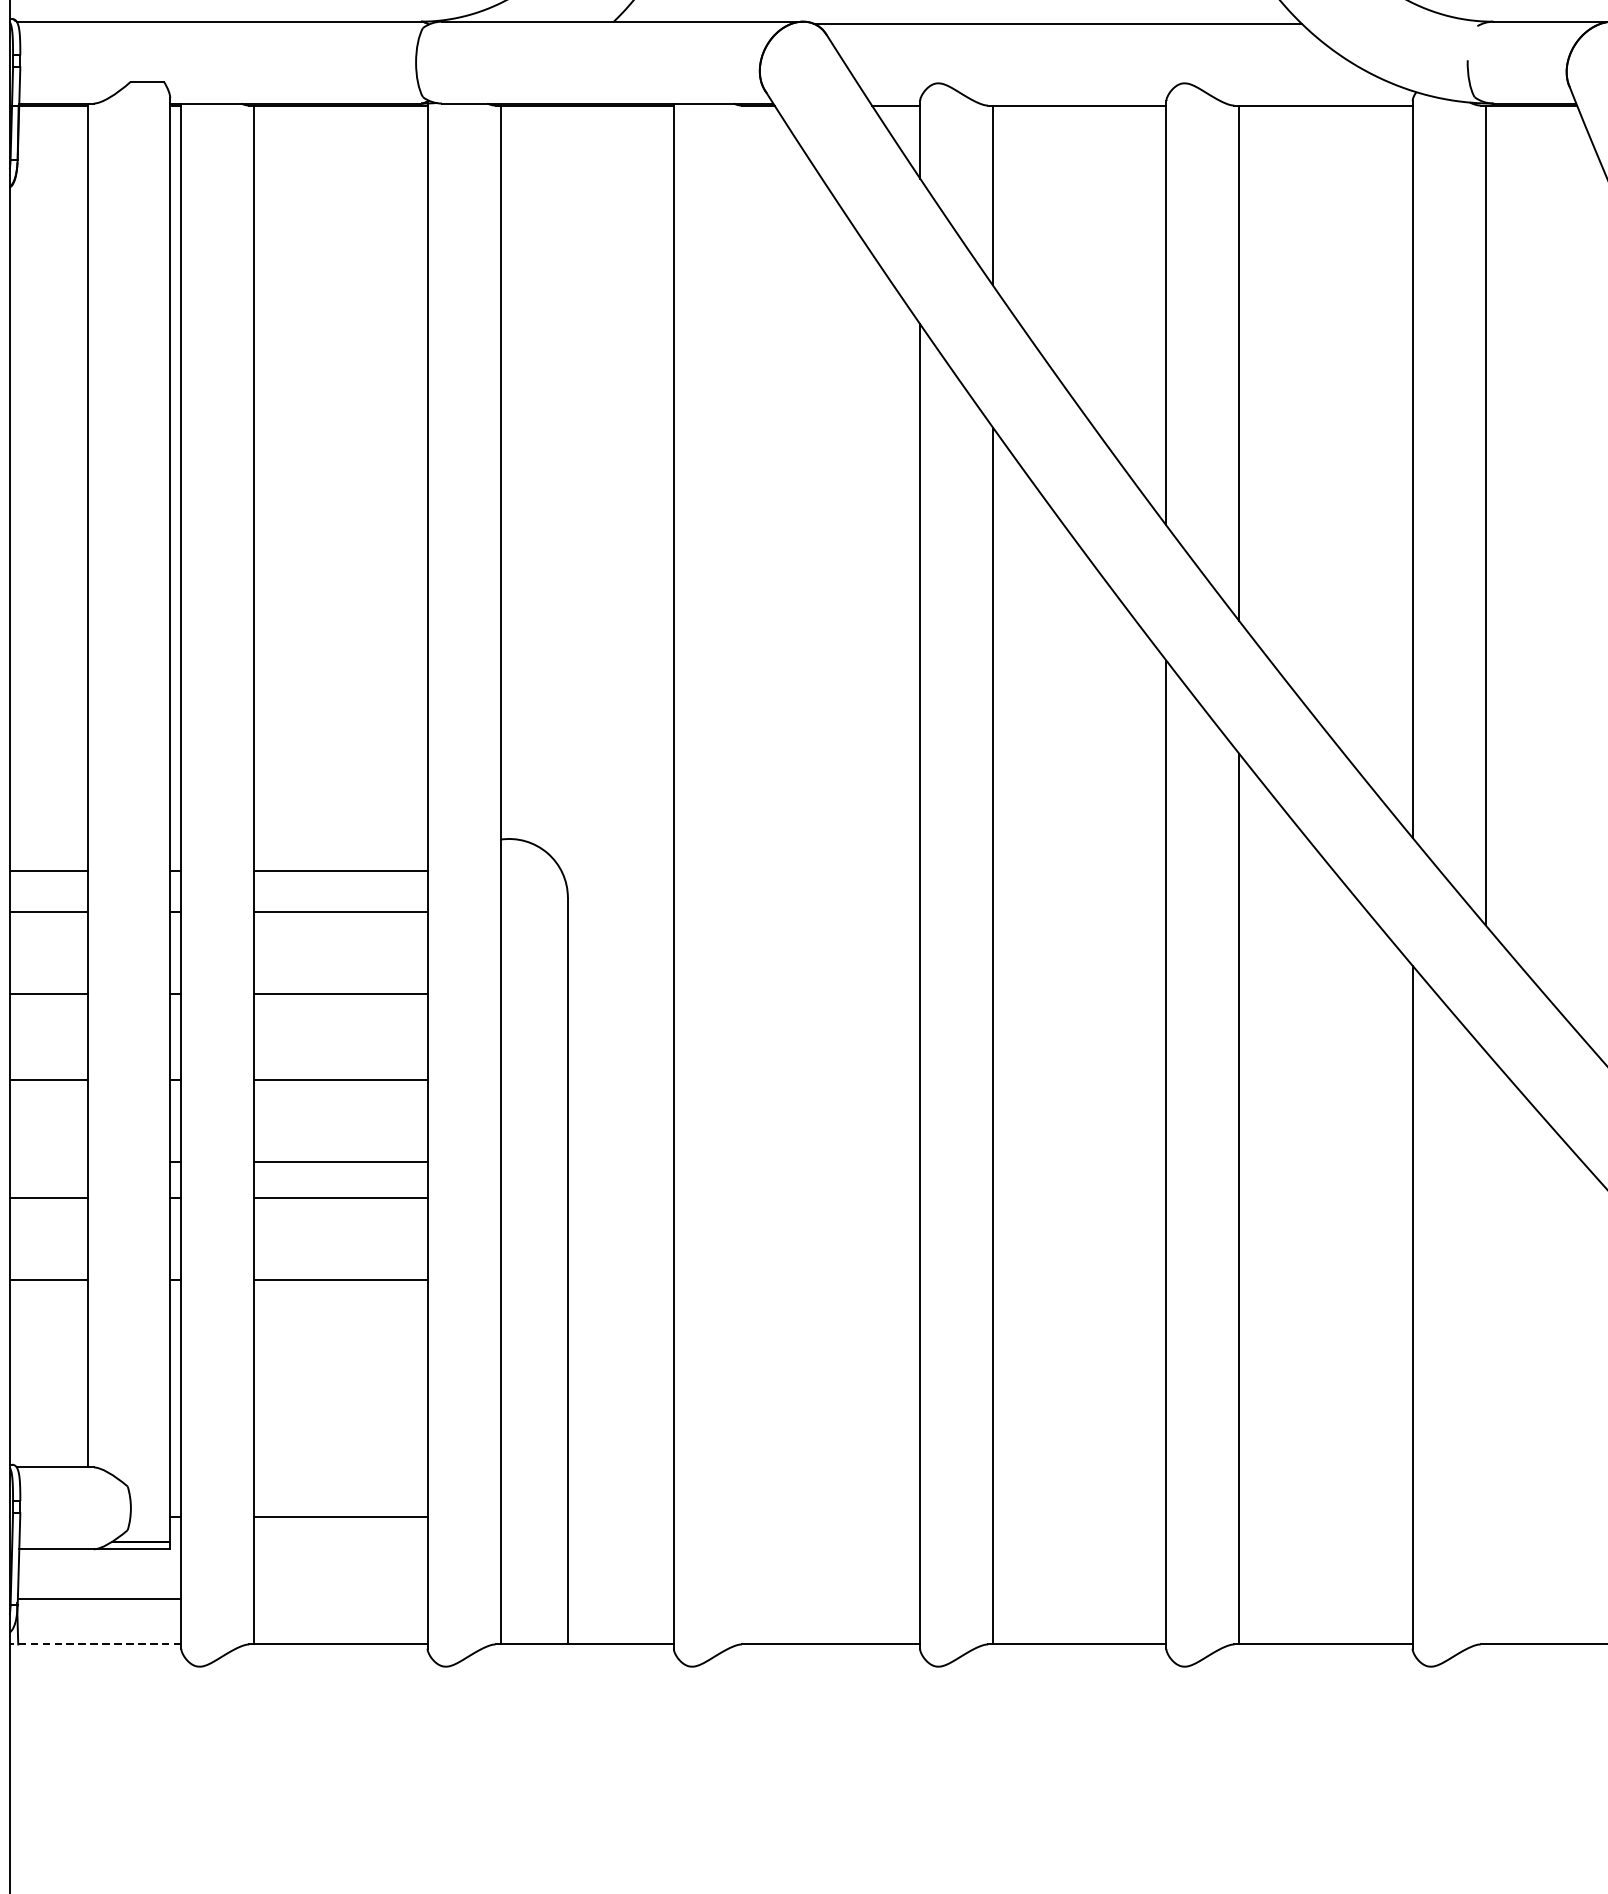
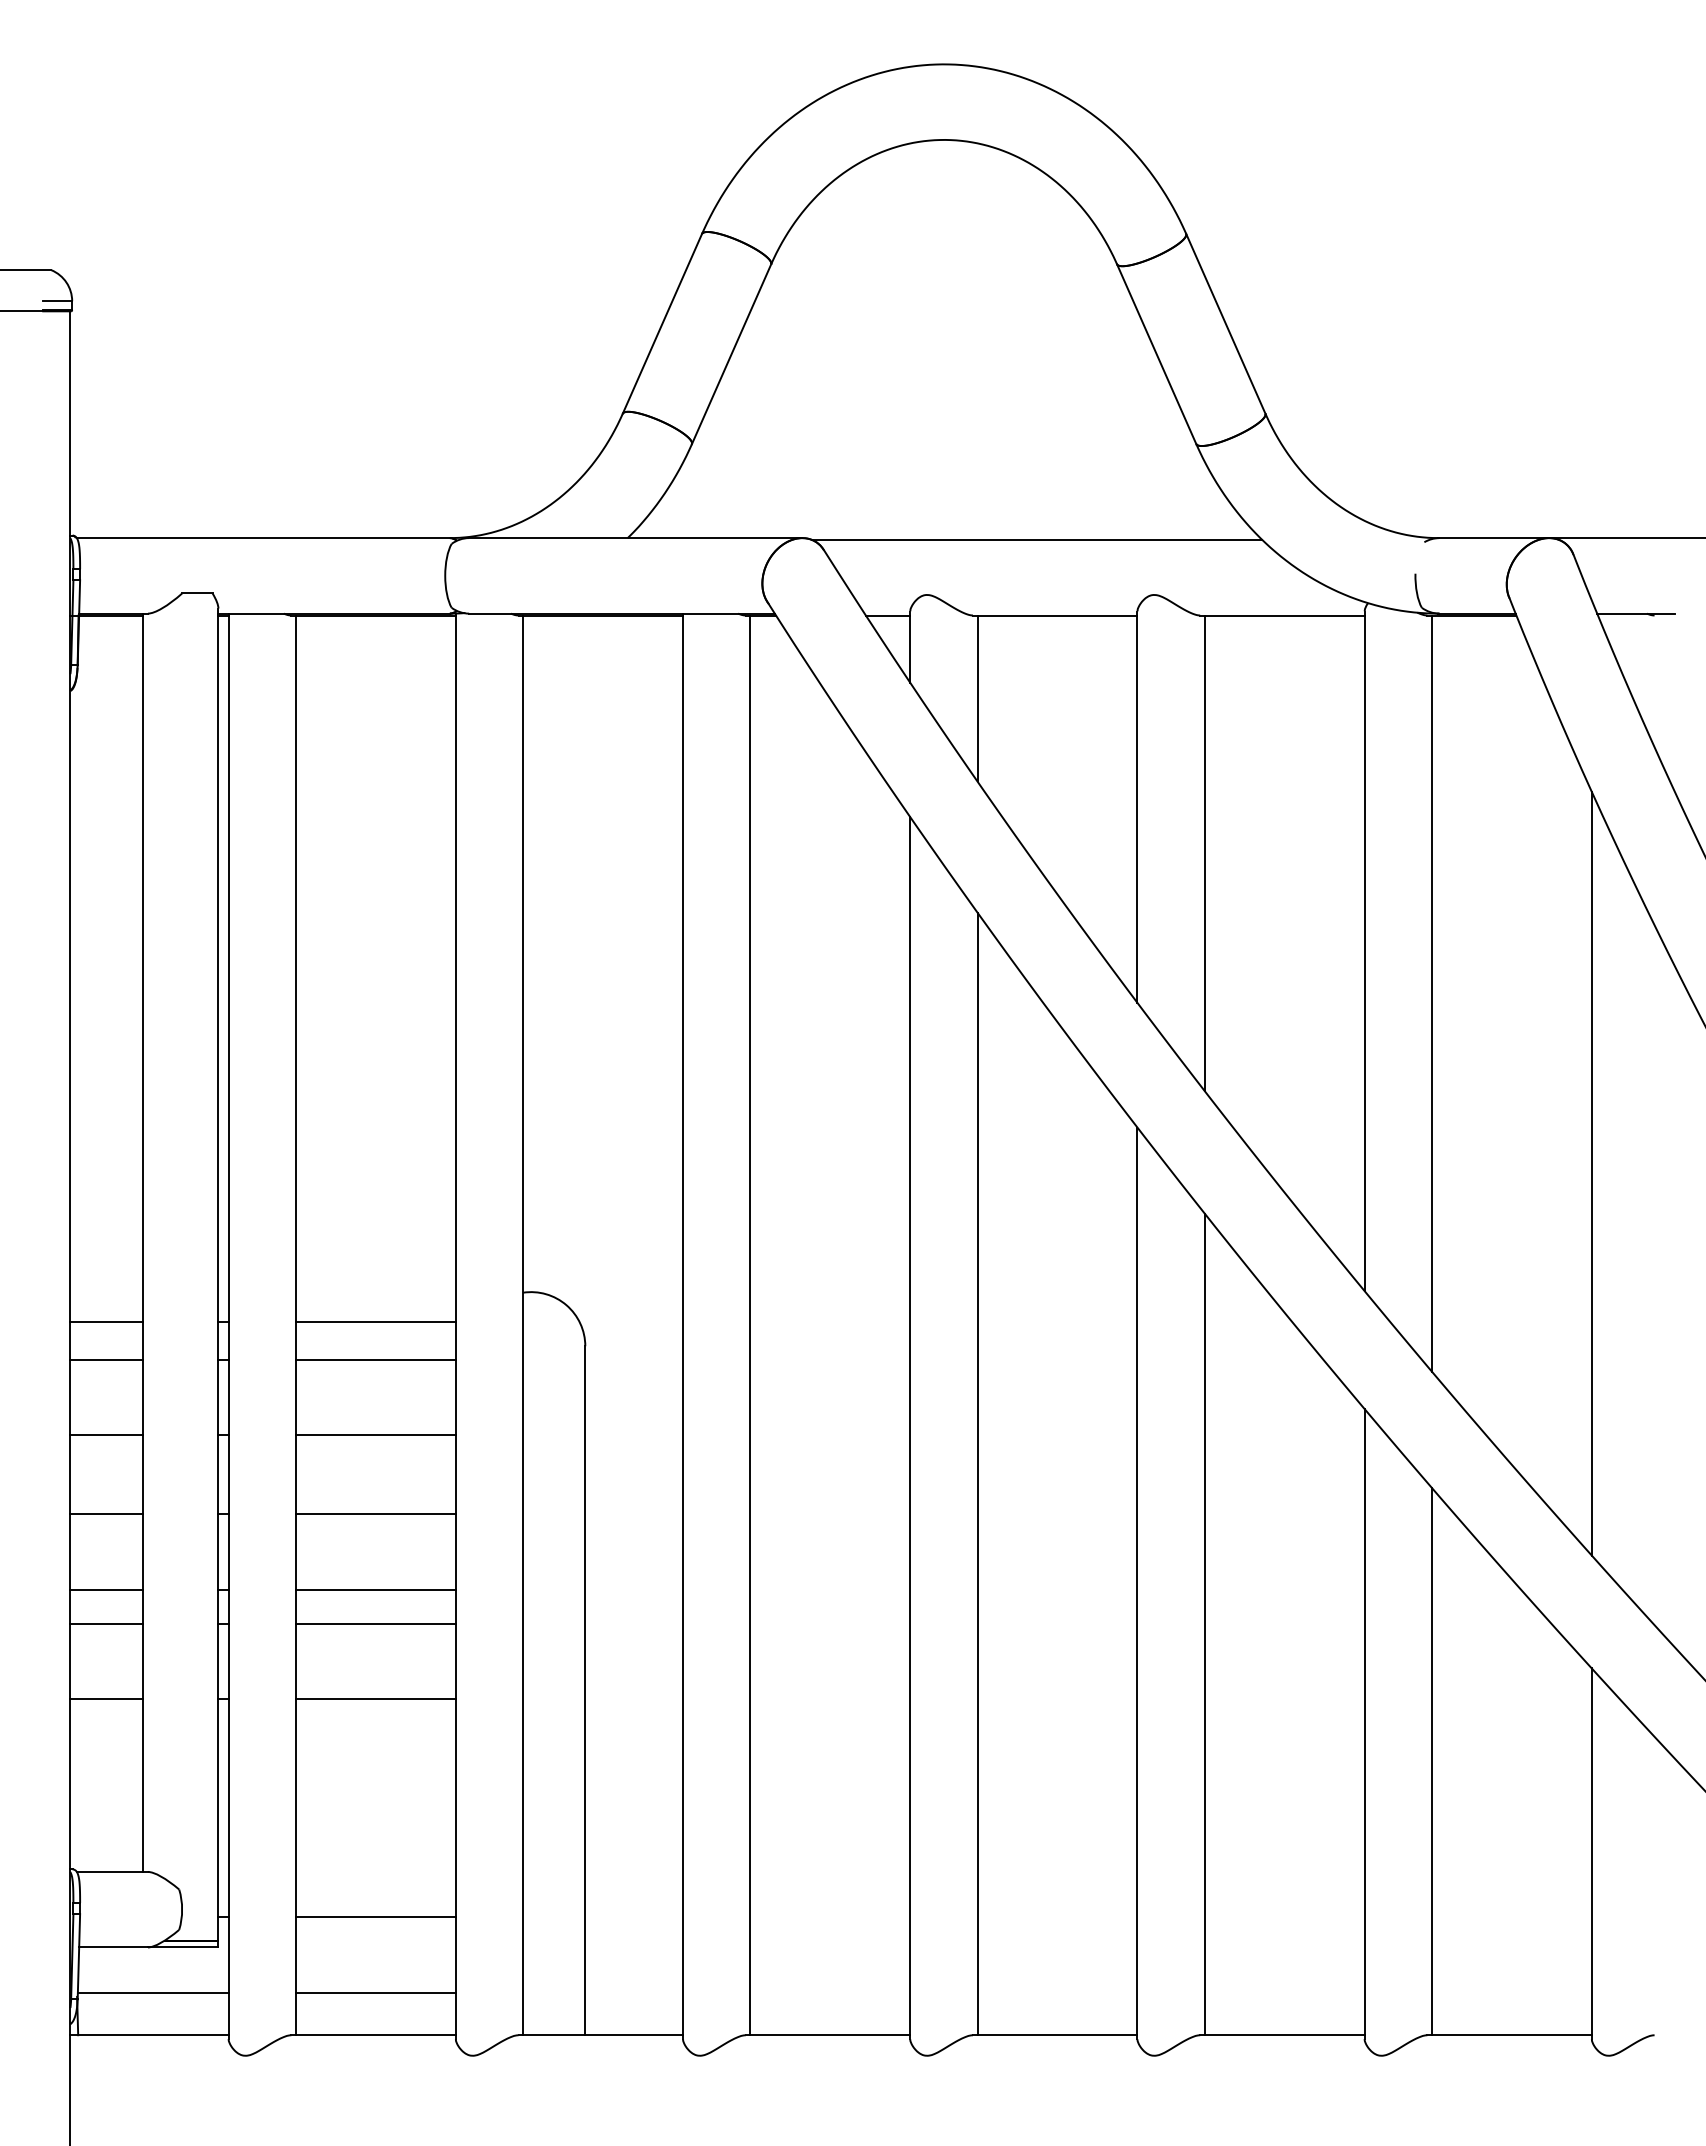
line: (746, 875) -> (750, 1325), added
line: (48, 1162) -> (106, 1590), added
line: (1485, 1347) -> (1431, 1761), added
line: (340, 1599) -> (375, 1993), added
line: (95, 1644) -> (149, 2035), dashed -> solid

